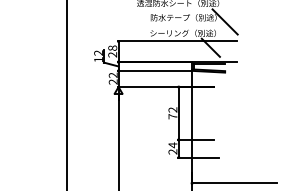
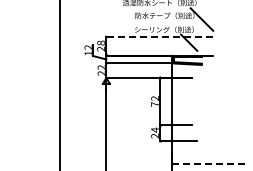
line: (176, 41) -> (158, 37), solid -> dashed
line: (234, 183) -> (210, 164), solid -> dashed

